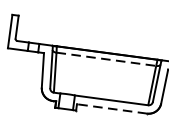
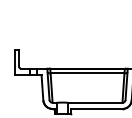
line: (106, 59) -> (87, 73), dashed -> solid
line: (112, 108) -> (96, 108), dashed -> solid

